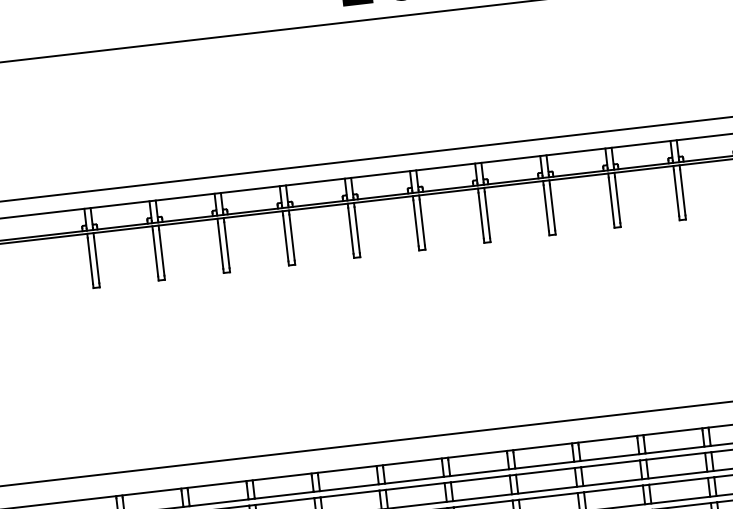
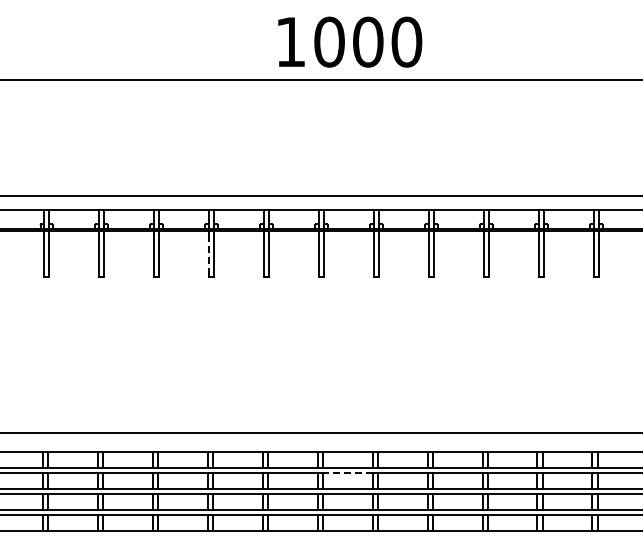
line: (285, 238) -> (208, 254), solid -> dashed
line: (480, 479) -> (347, 473), solid -> dashed

